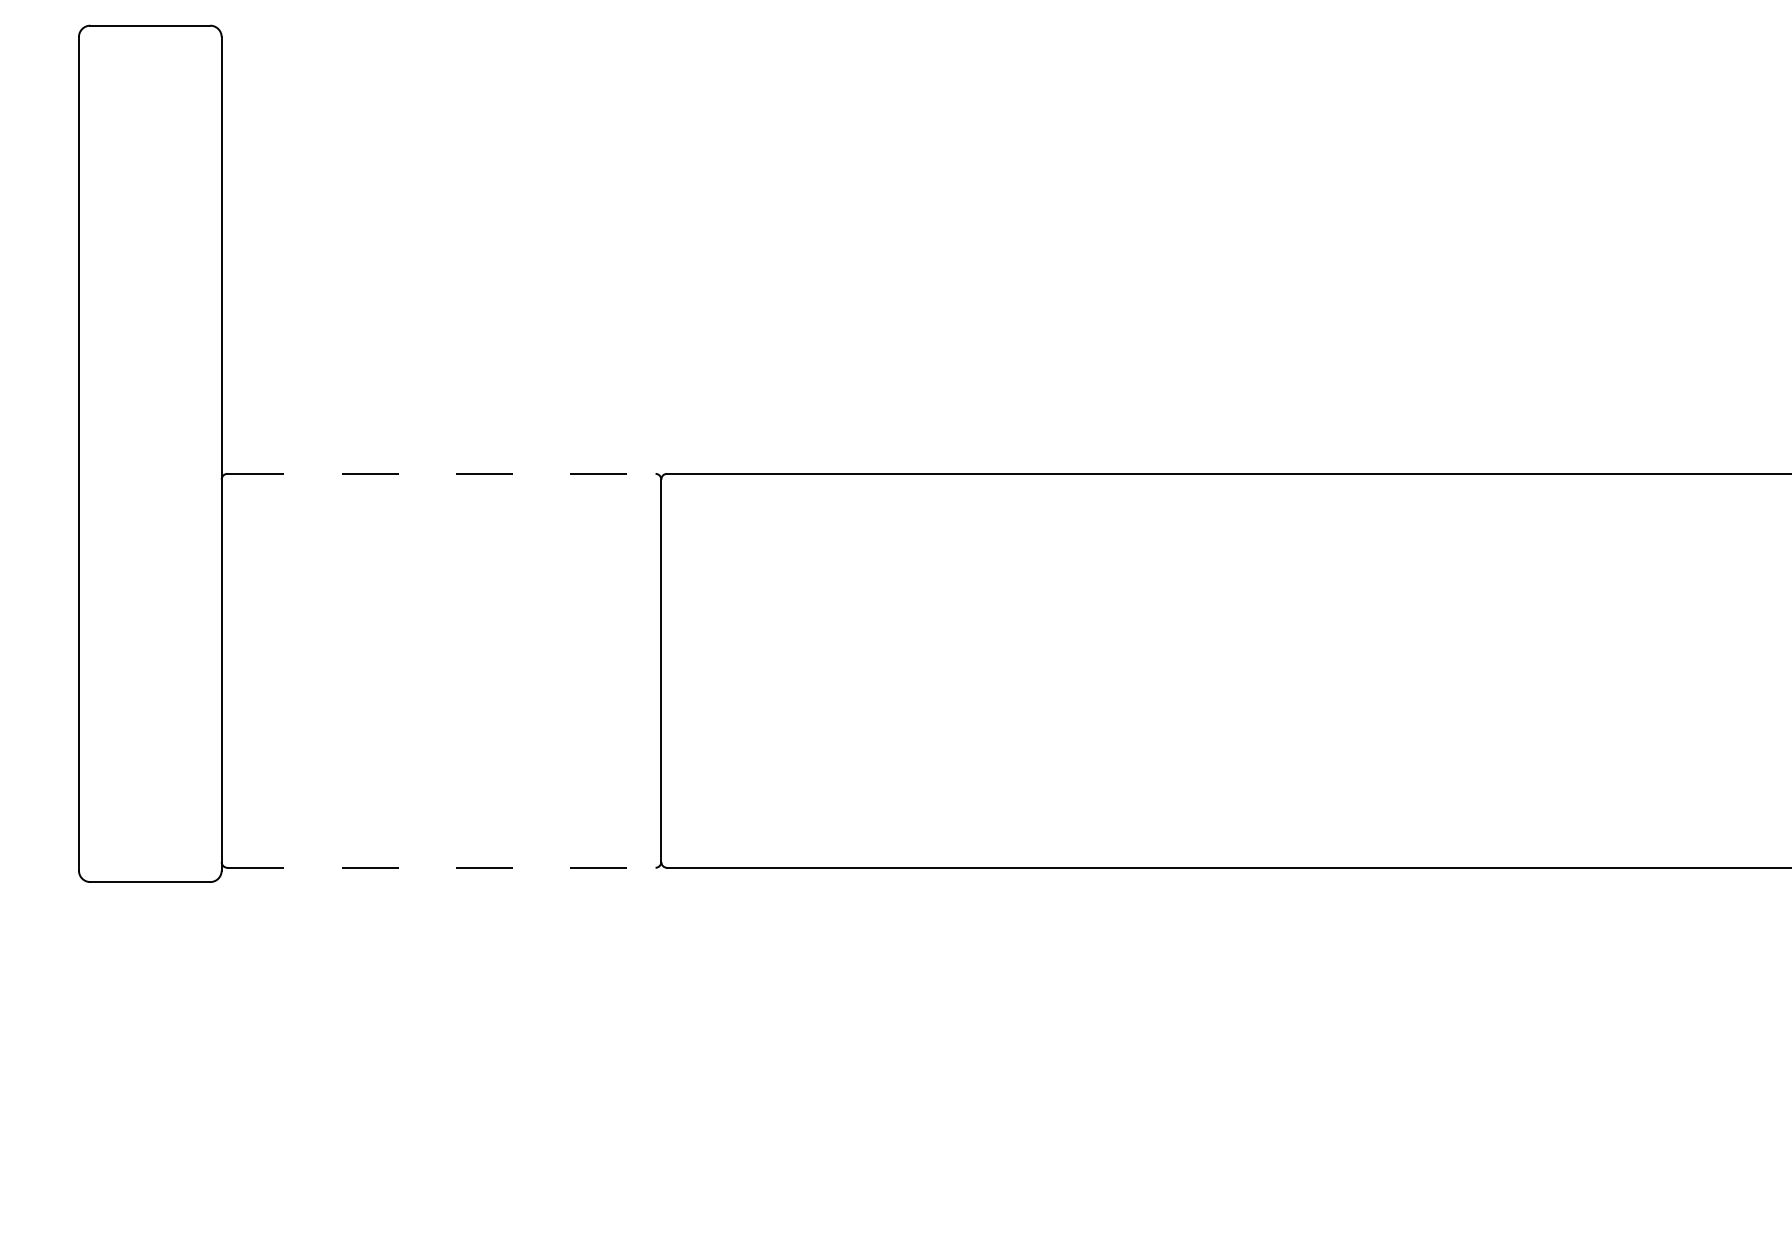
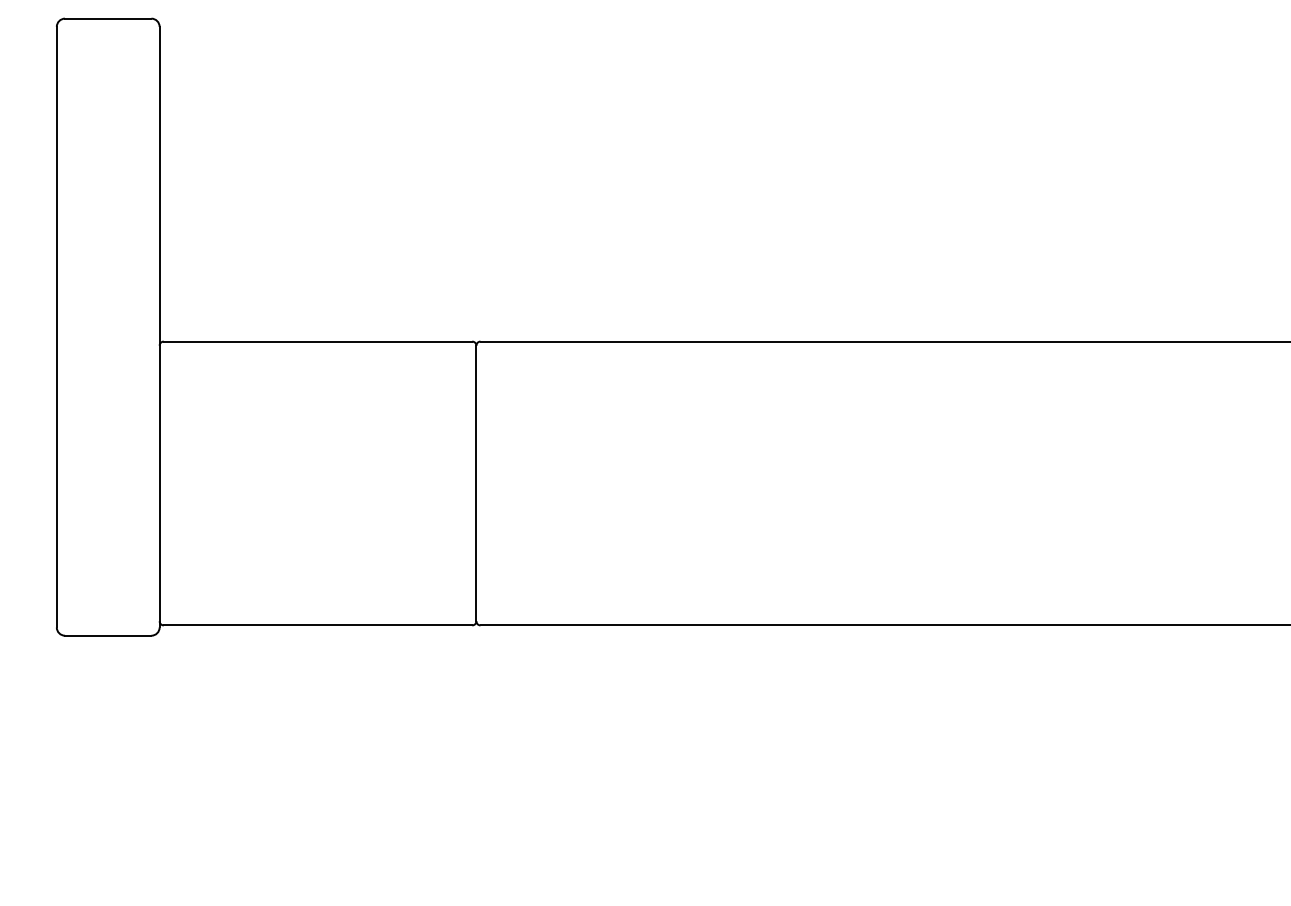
line: (442, 473) -> (318, 341), dashed -> solid
line: (442, 867) -> (318, 625), dashed -> solid

